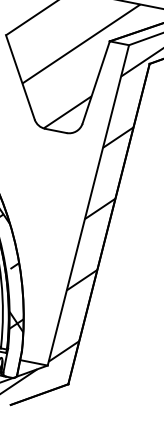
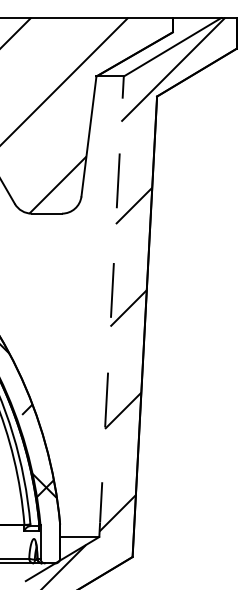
line: (88, 205) -> (111, 307), solid -> dashed

